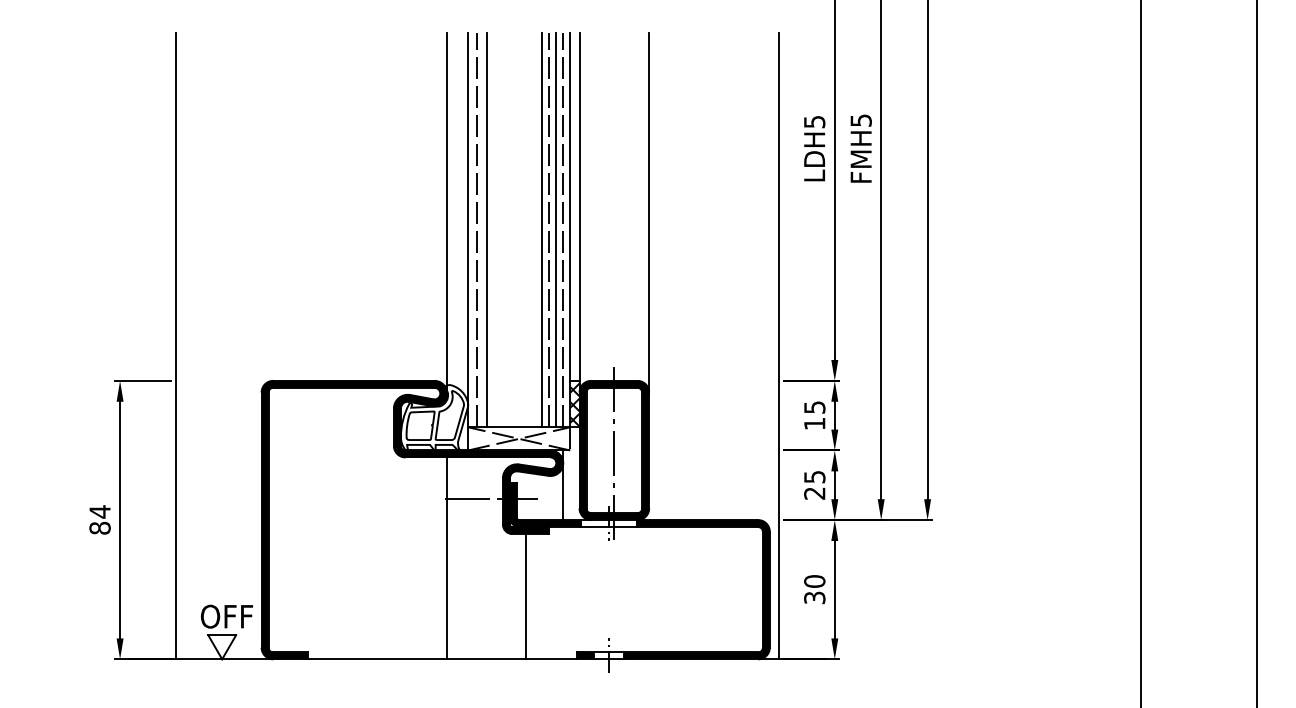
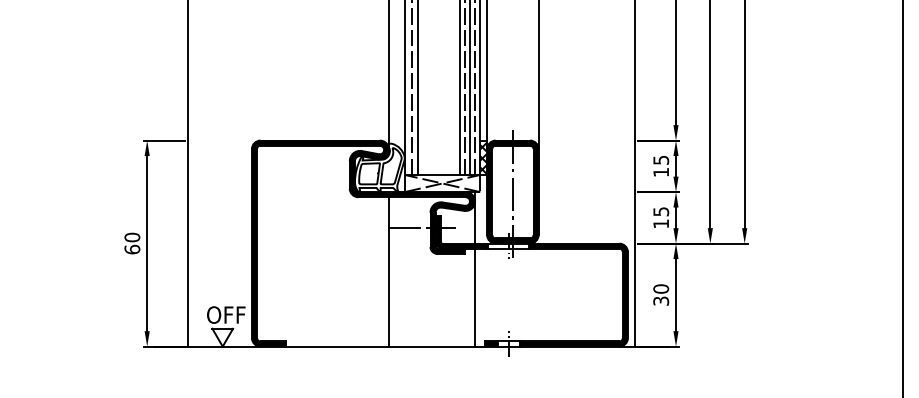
text: (814, 493) -> (660, 223), 25 -> 15
text: (99, 519) -> (131, 243), 84 -> 60
line: (526, 593) -> (475, 297), moved

